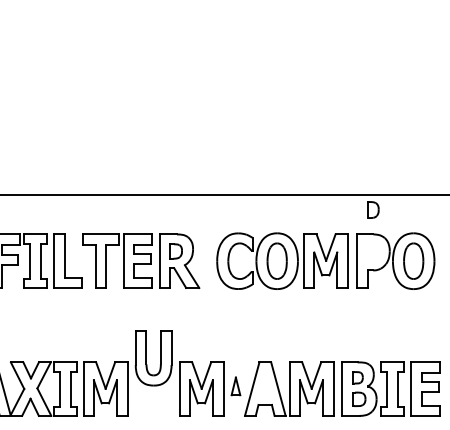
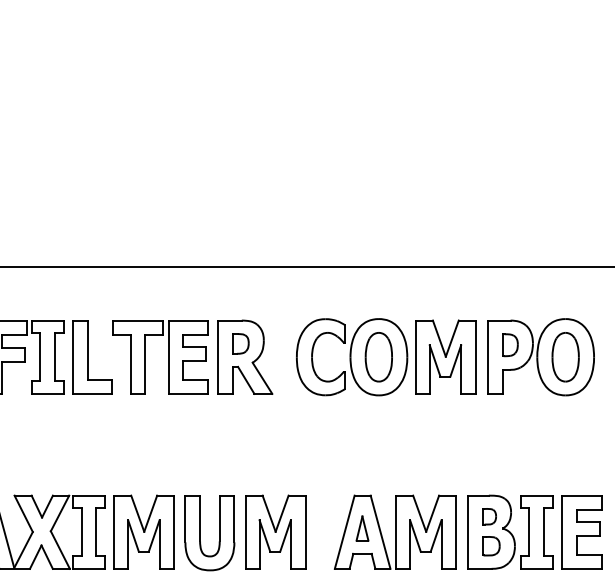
part: (373, 210) -> (510, 345), moved
part: (146, 358) -> (200, 533), moved
part: (235, 386) -> (362, 528), moved

